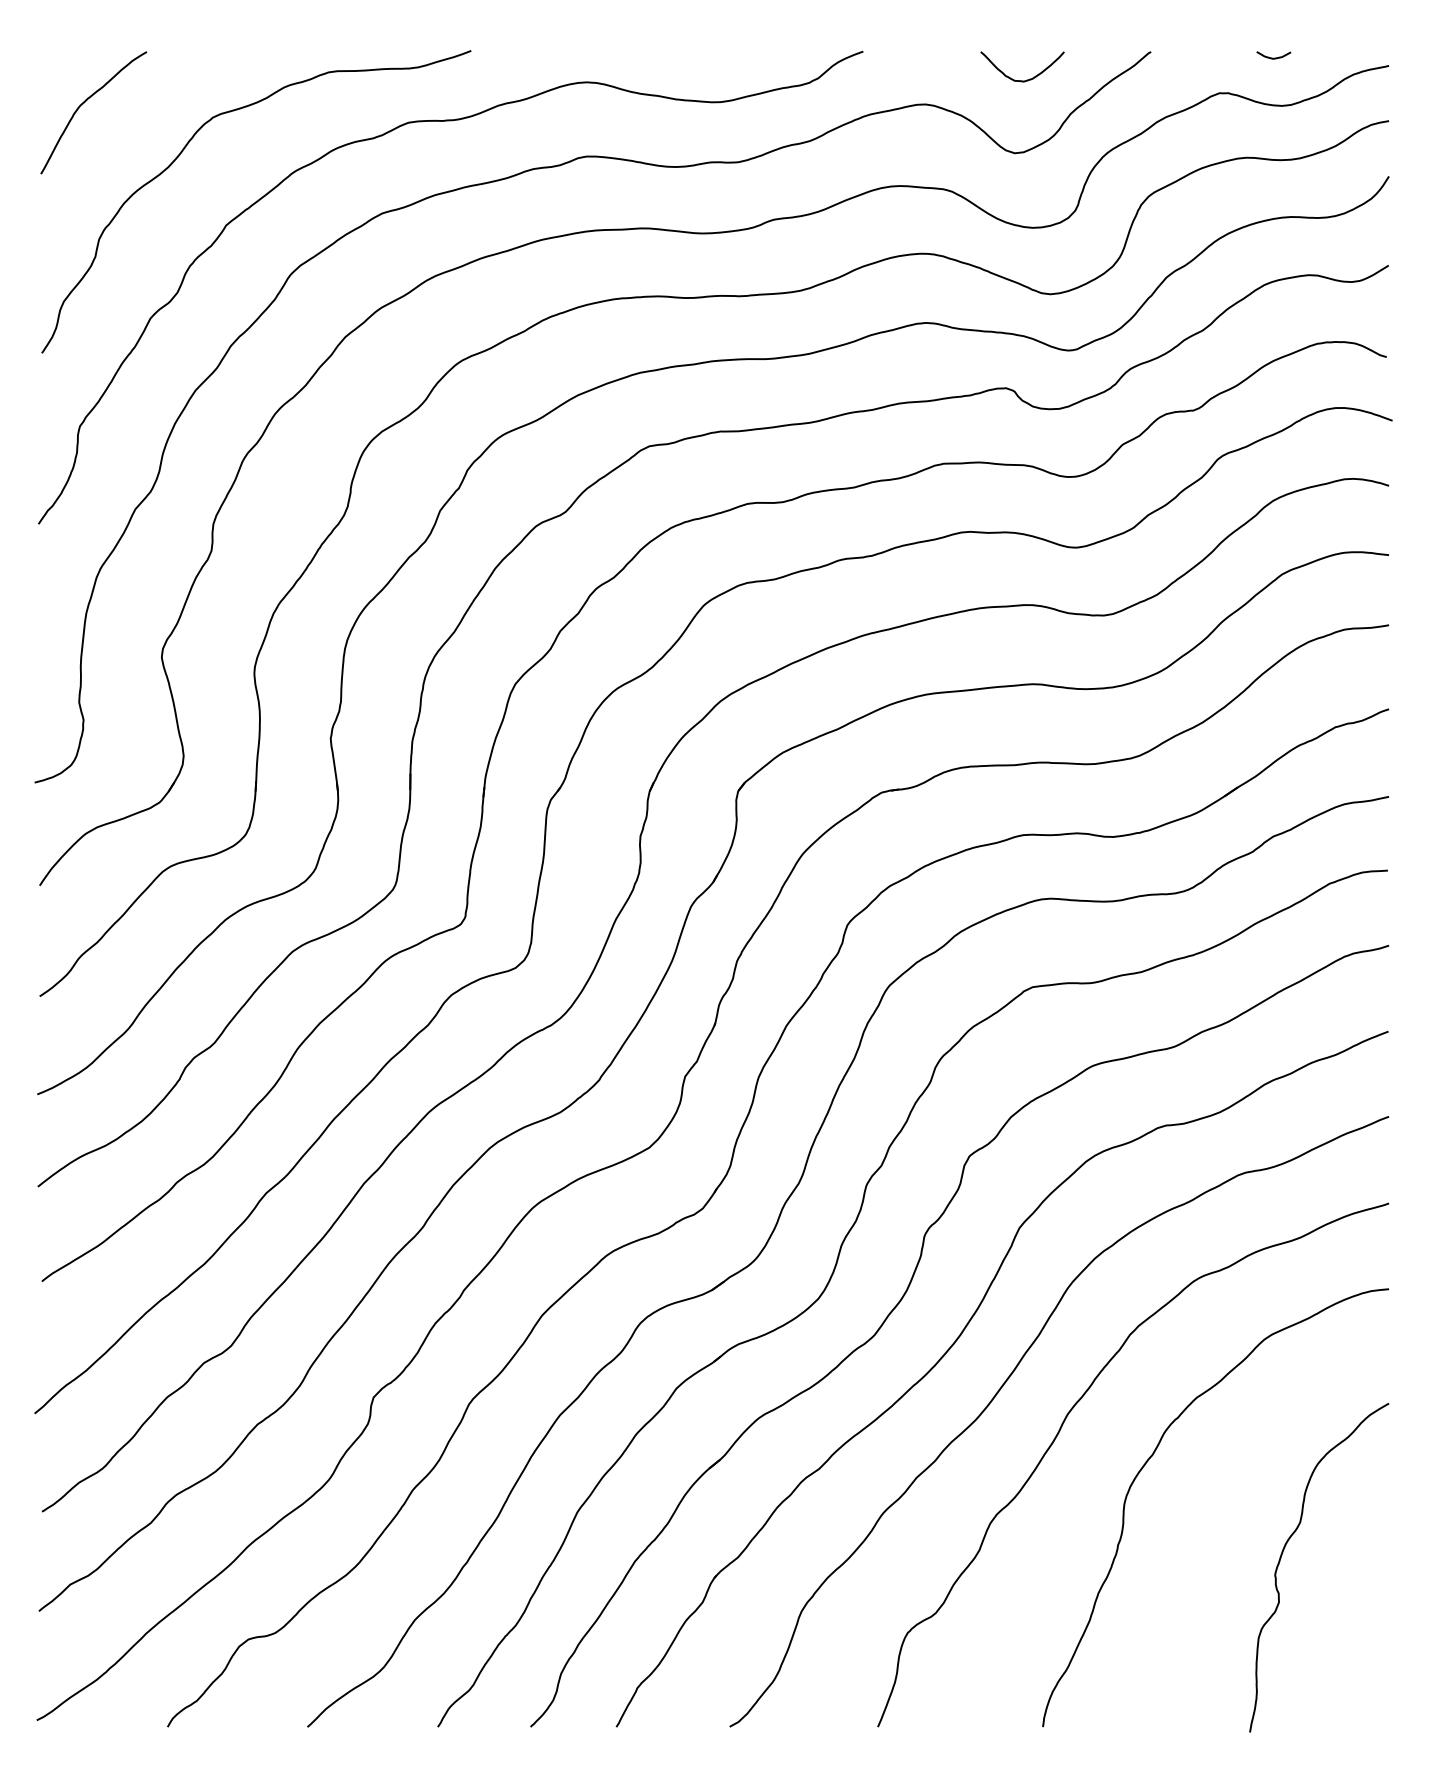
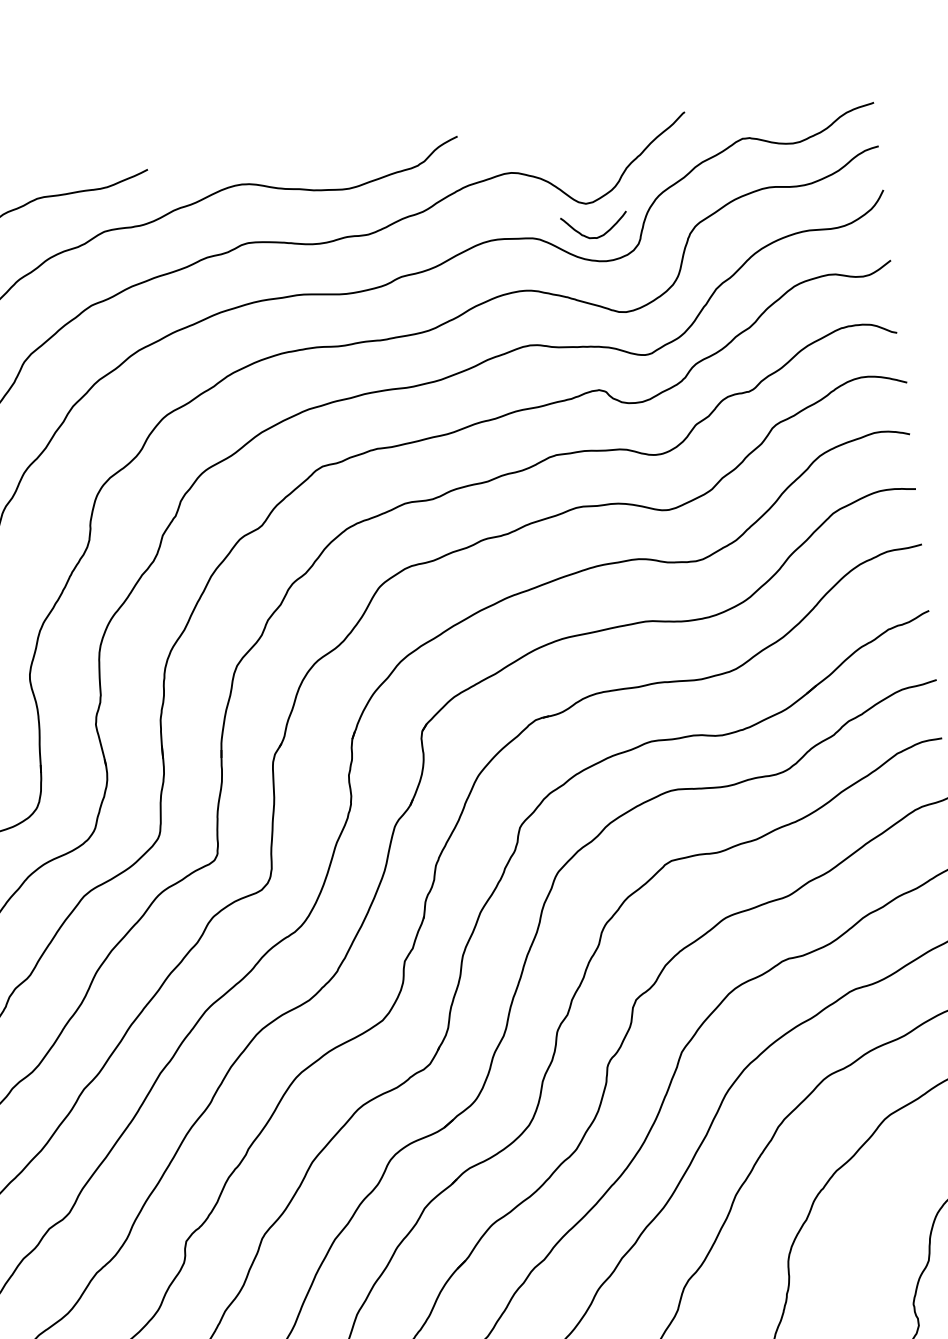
curve: (1273, 57) -> (782, 105), removed
curve: (1026, 79) -> (598, 236), moved

